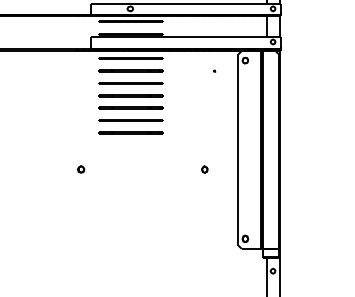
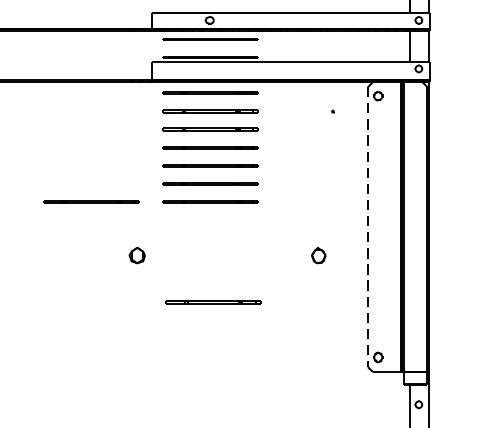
line: (49, 132) -> (91, 201), added
line: (238, 149) -> (368, 226), solid -> dashed
part: (81, 169) -> (138, 255), size x1.6
part: (204, 169) -> (318, 255), size x1.6
line: (132, 201) -> (212, 302), added

